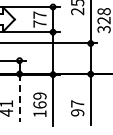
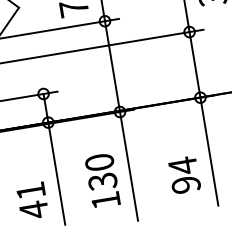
line: (19, 97) -> (56, 172), dashed -> solid
text: (39, 100) -> (100, 172), 169 -> 130
text: (77, 103) -> (182, 165), 97 -> 94

